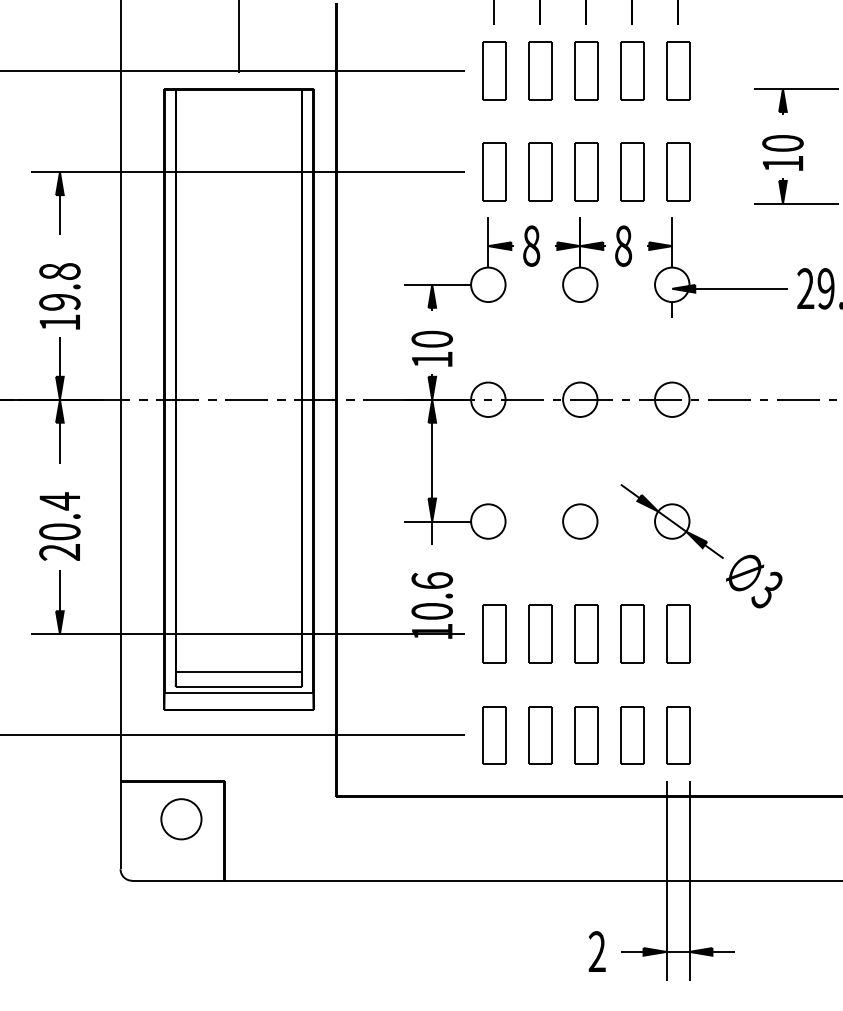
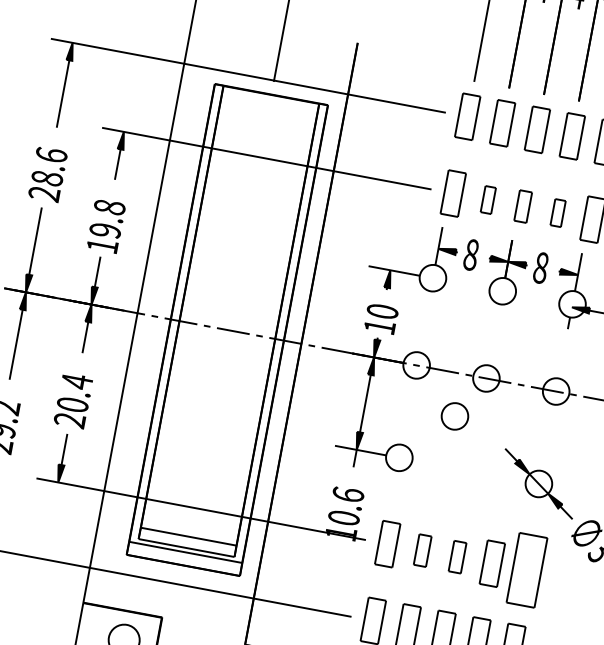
part: (540, 171) -> (488, 199), size x0.6
part: (586, 171) -> (523, 206), size x0.7
part: (632, 171) -> (558, 212), size x0.6
part: (580, 521) -> (455, 416), moved
part: (540, 633) -> (423, 550), size x0.7
part: (586, 633) -> (457, 556), size x0.7
part: (678, 633) -> (527, 569), size x1.6

